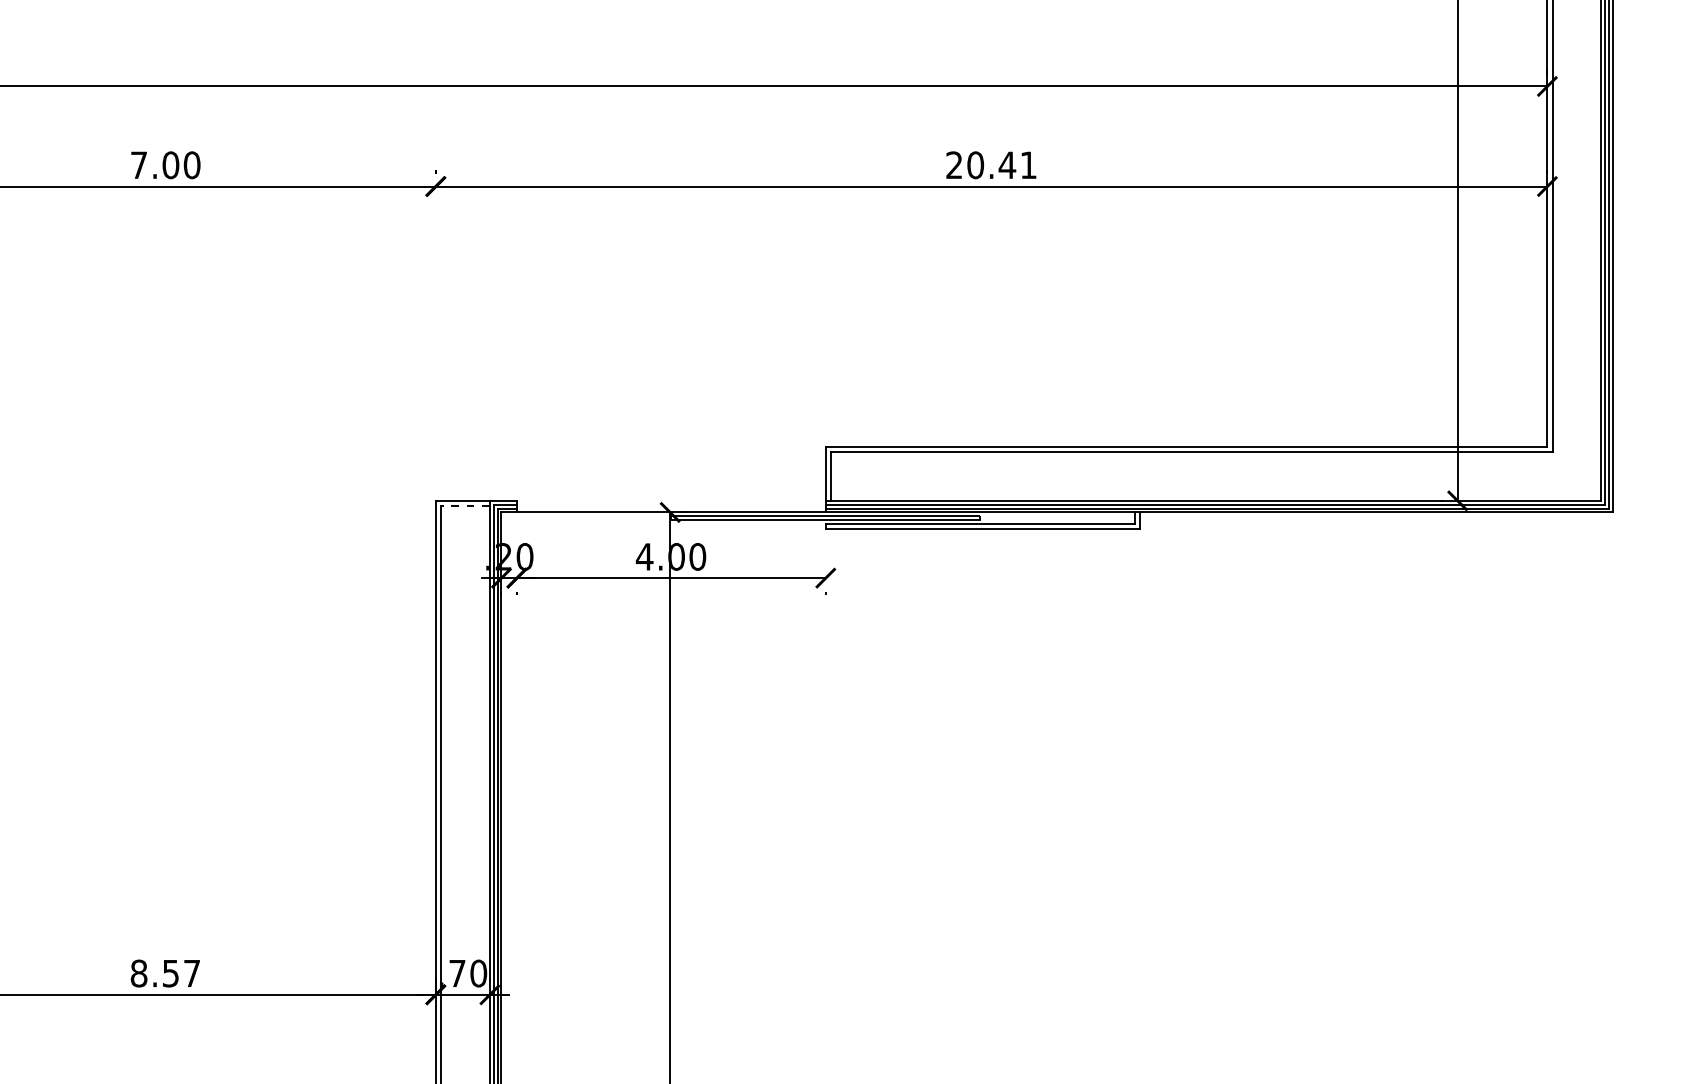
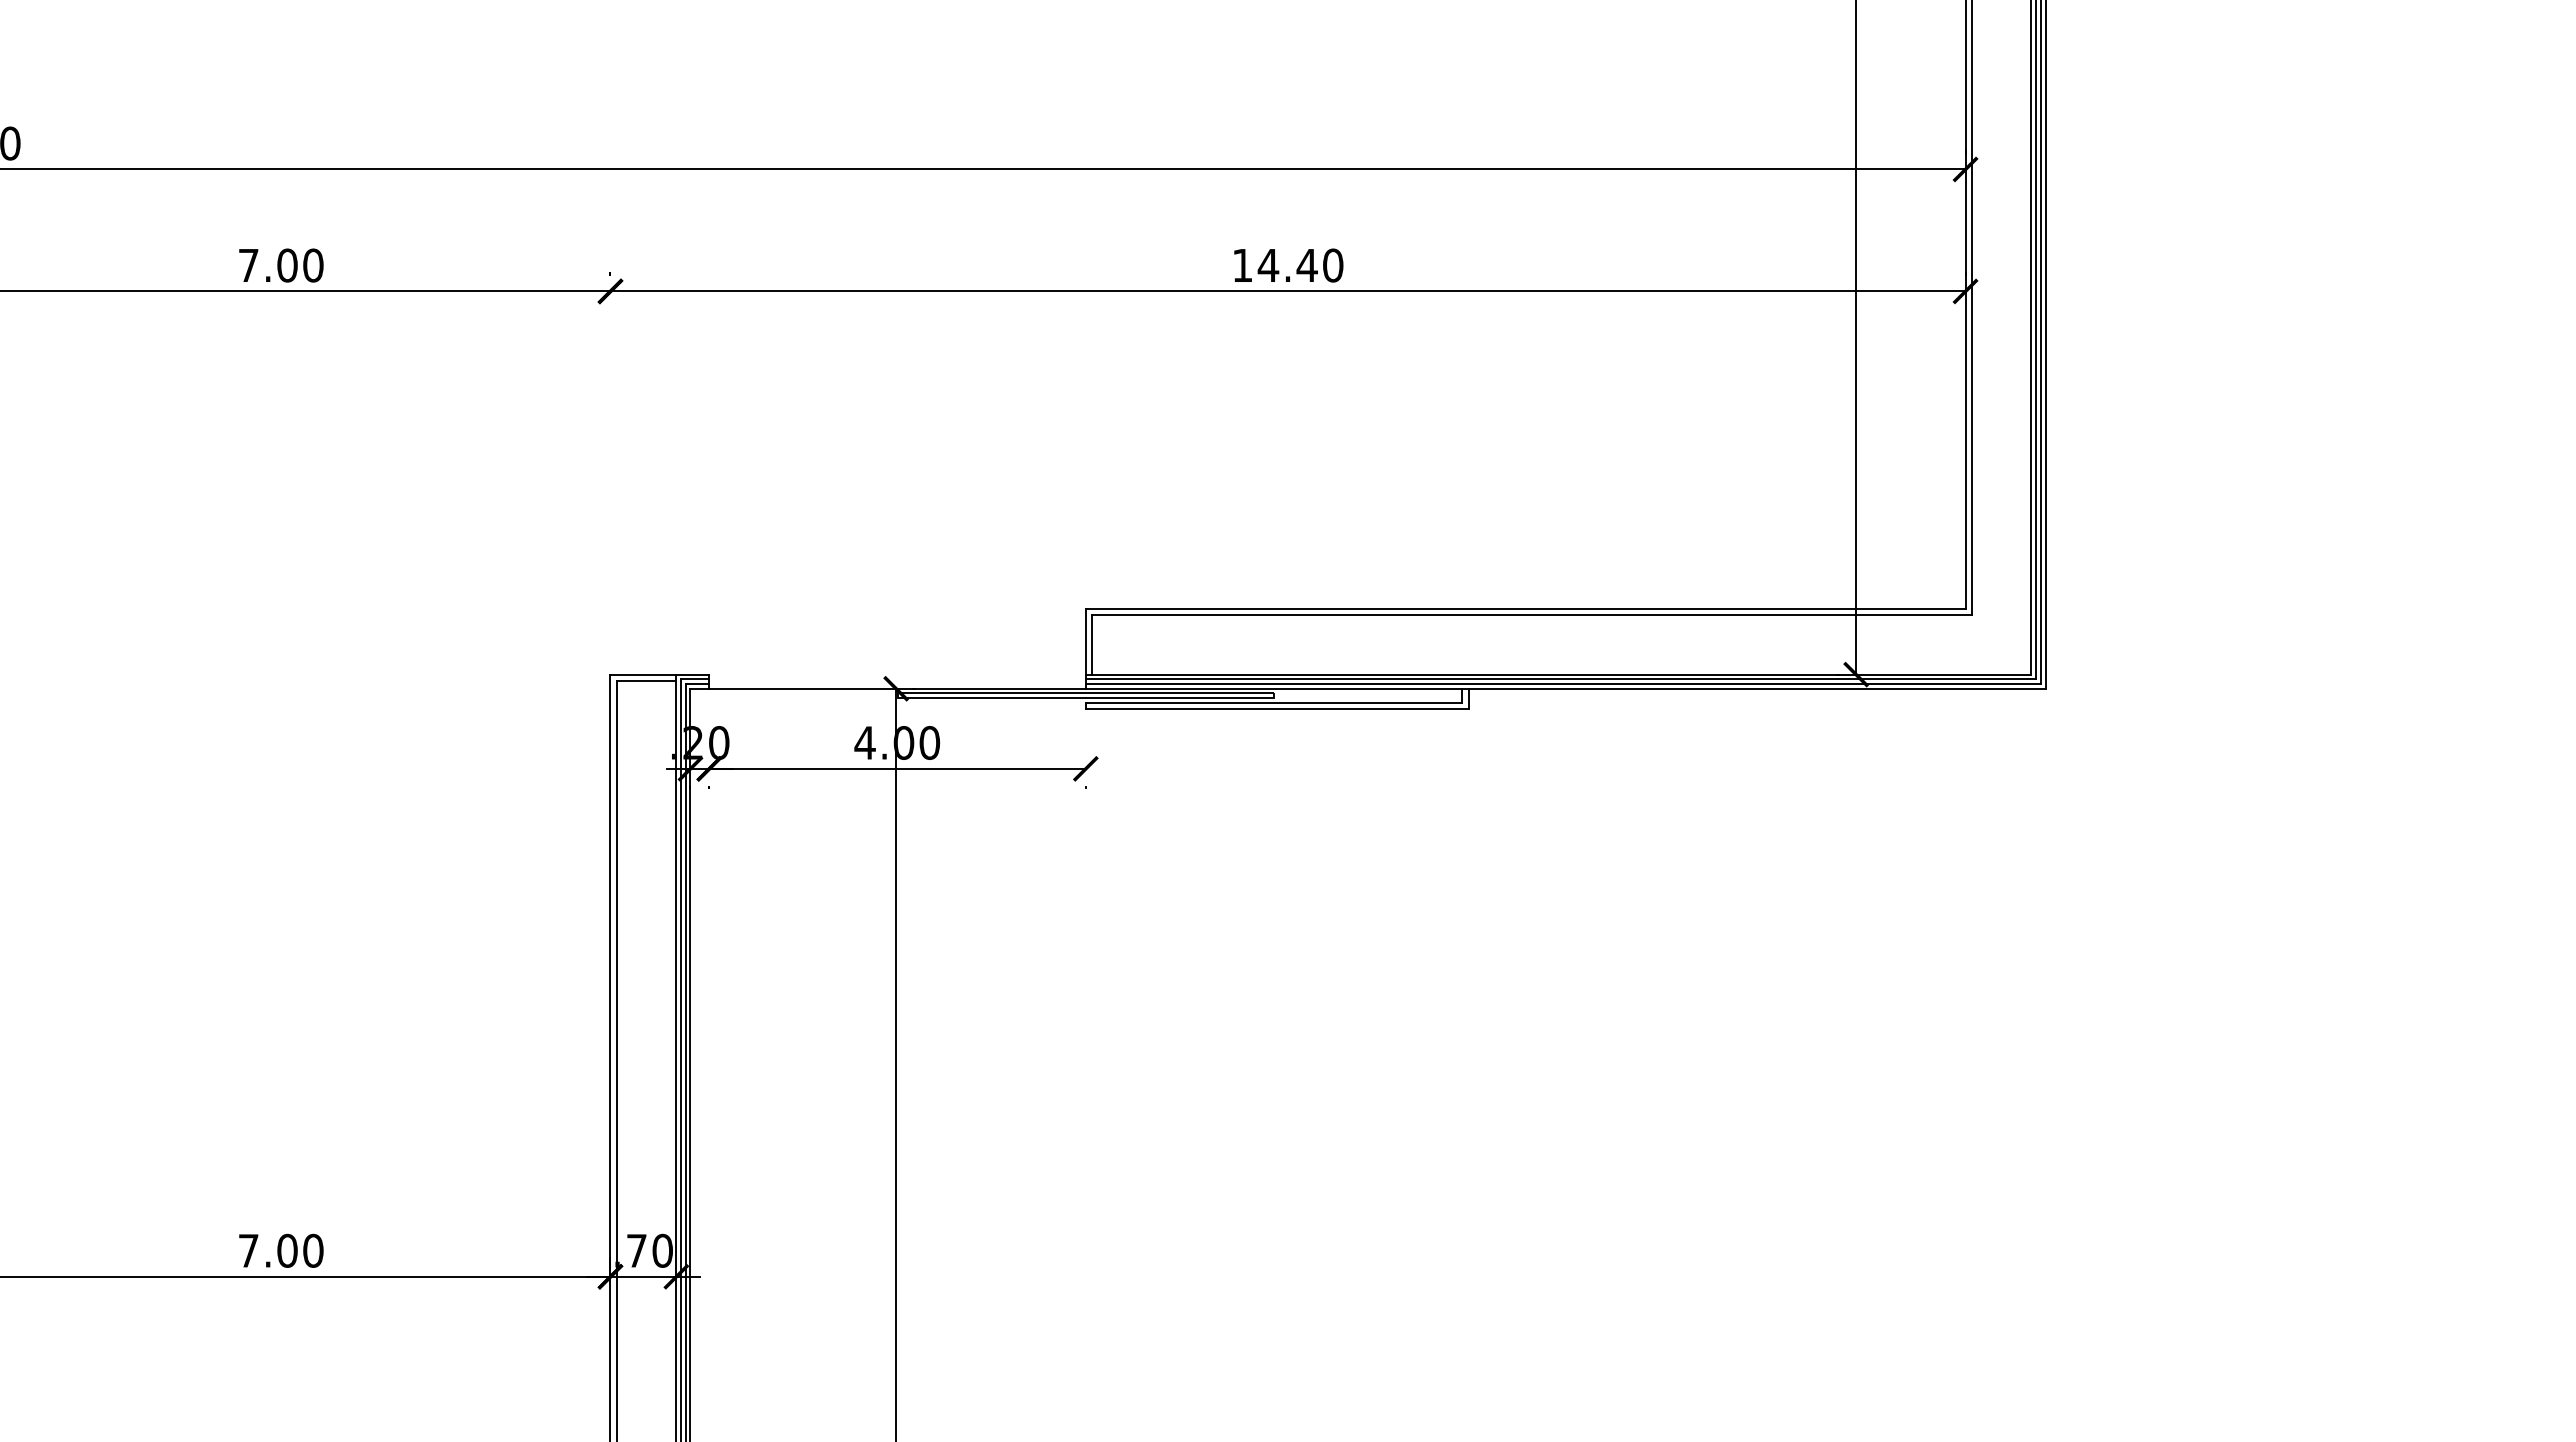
text: (991, 165) -> (1287, 265), 20.41 -> 14.40
line: (465, 506) -> (646, 681), dashed -> solid
text: (165, 973) -> (280, 1250), 8.57 -> 7.00

